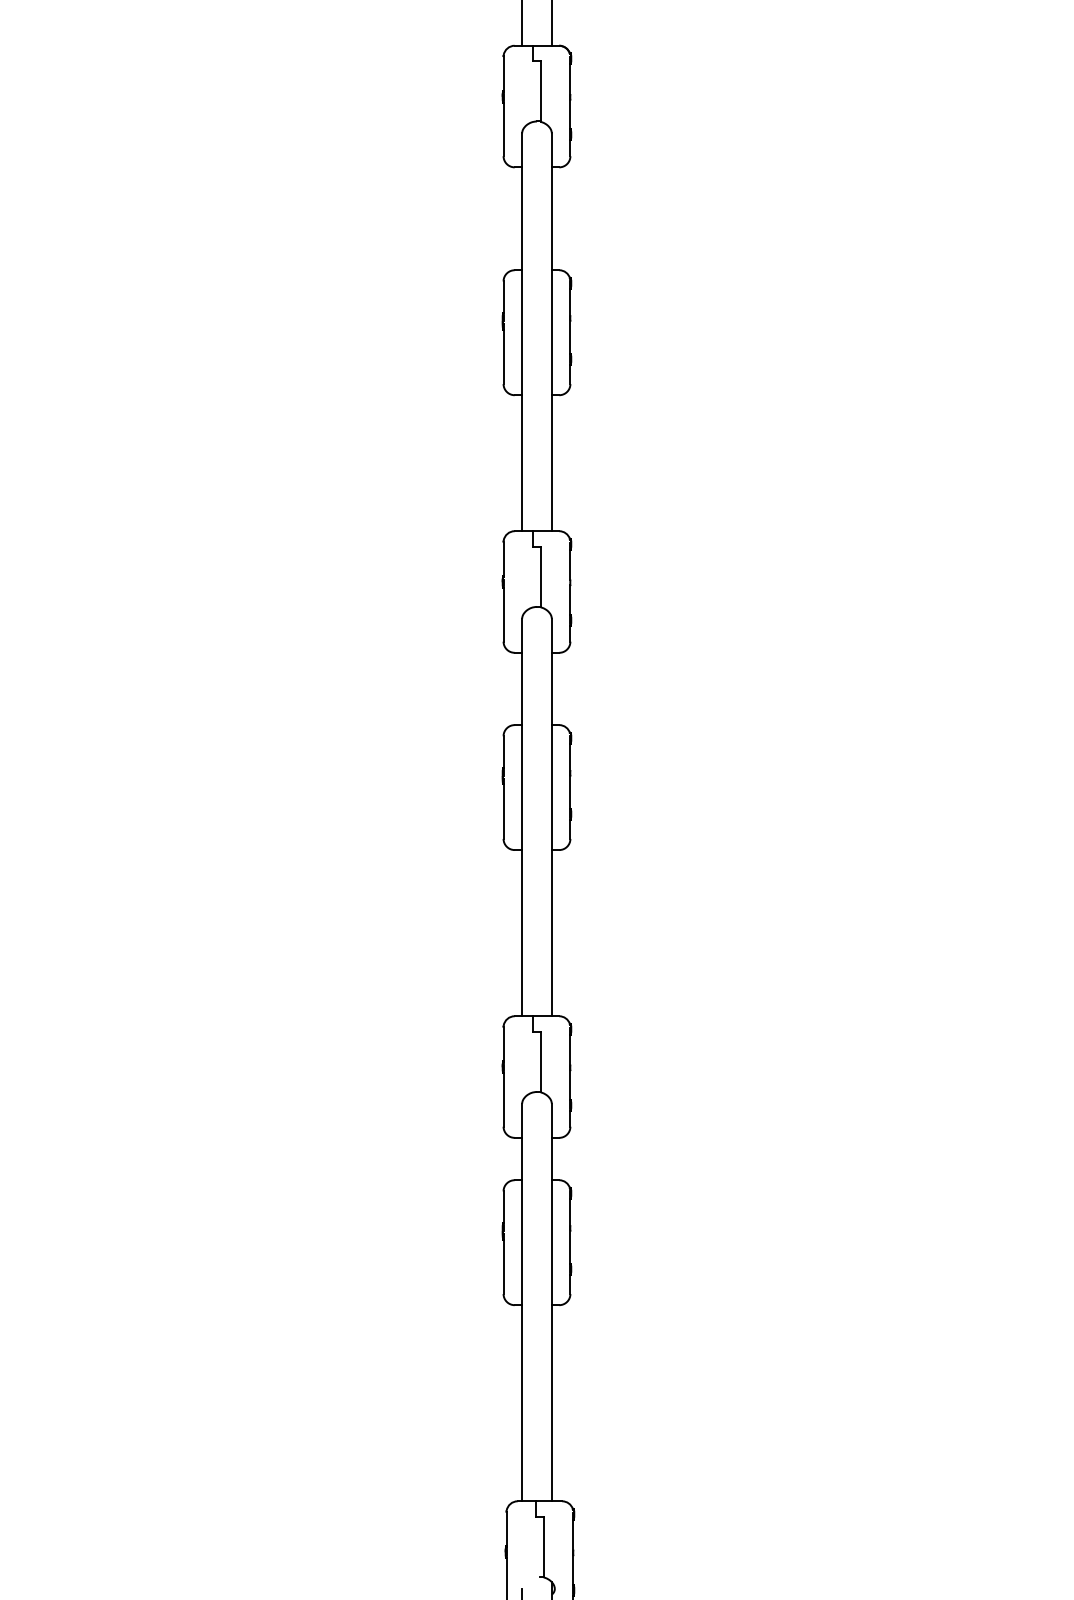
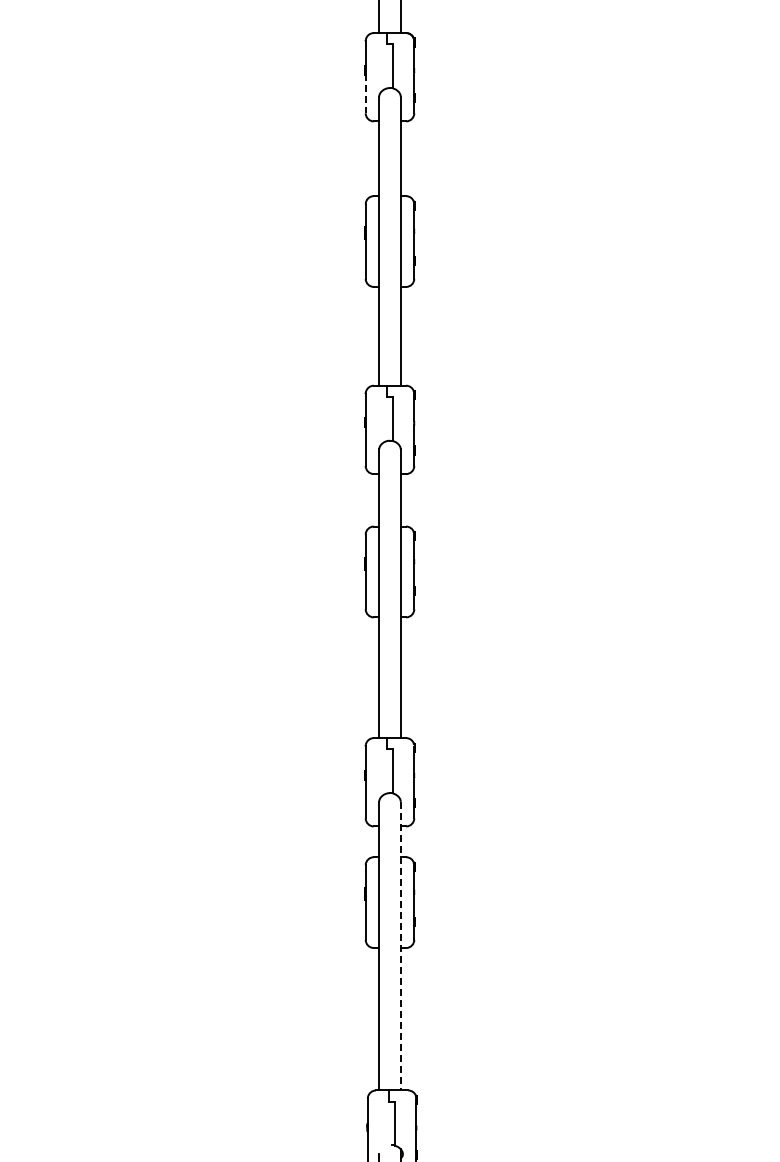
line: (503, 130) -> (365, 94), solid -> dashed
line: (551, 1303) -> (400, 946), solid -> dashed

